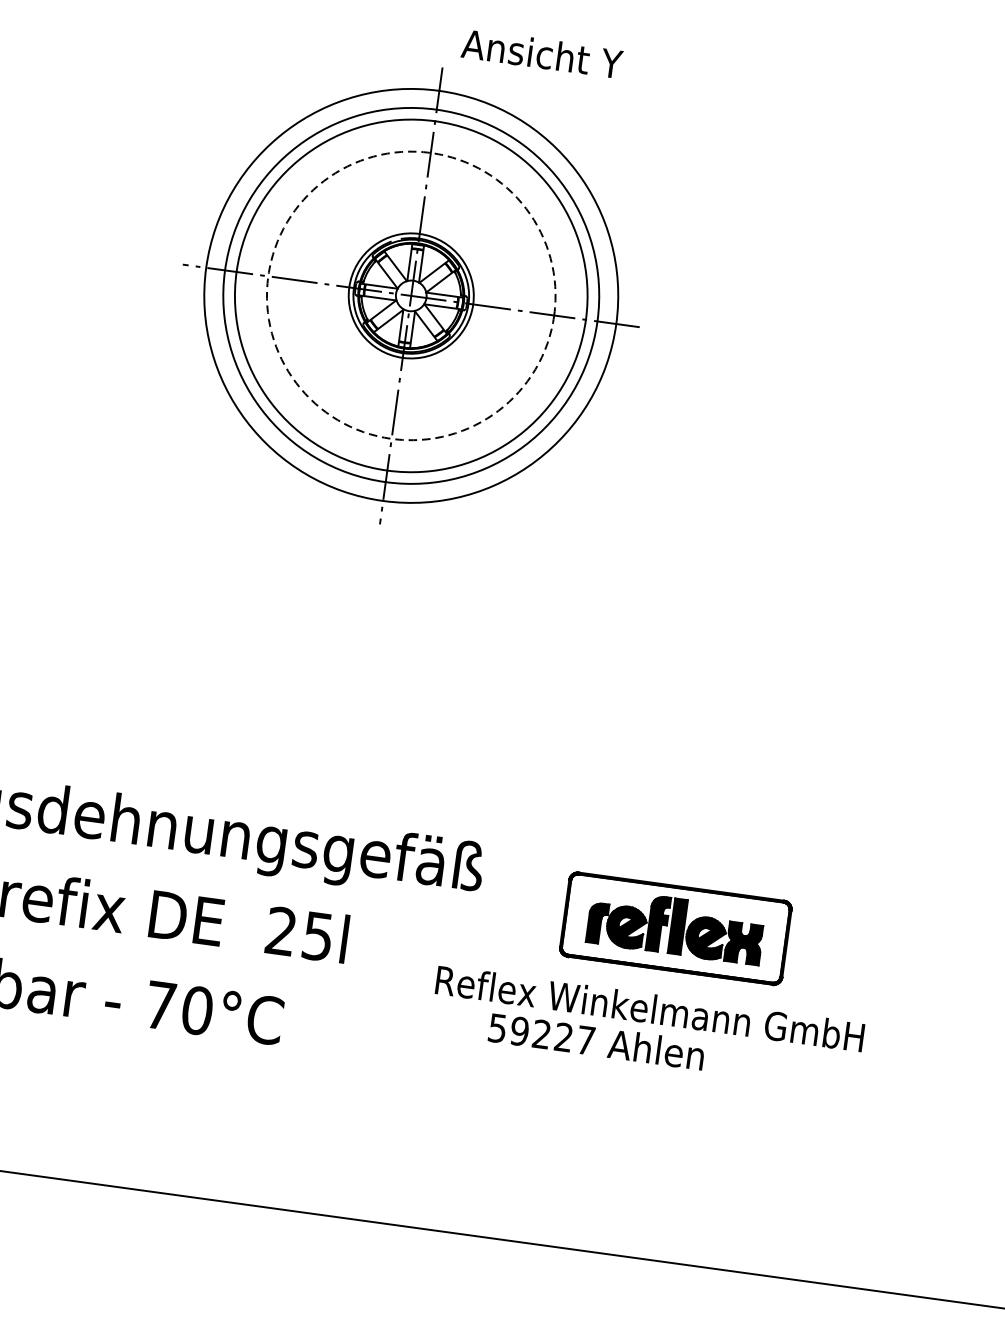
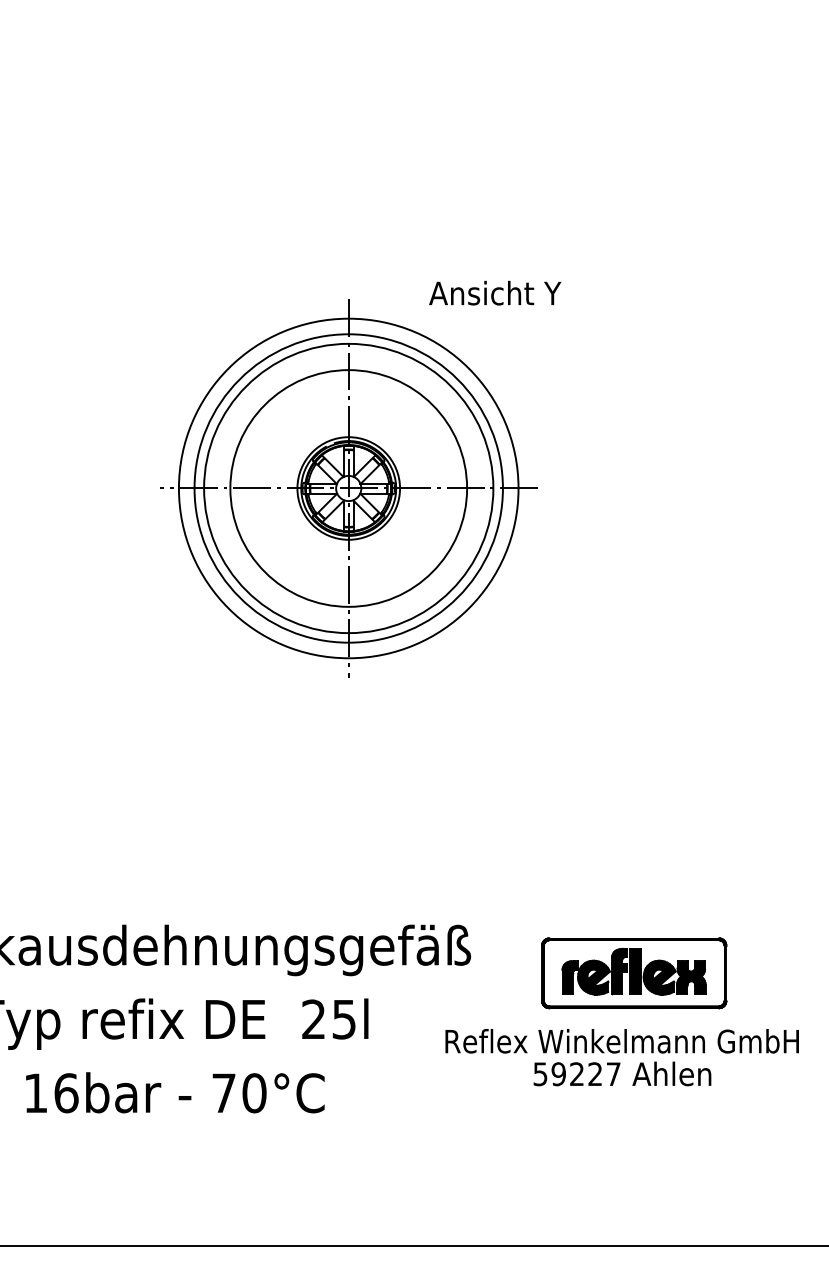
text: (542, 53) -> (495, 292), moved
circle: (410, 295) -> (348, 488), dashed -> solid
text: (596, 1041) -> (622, 1073), moved

